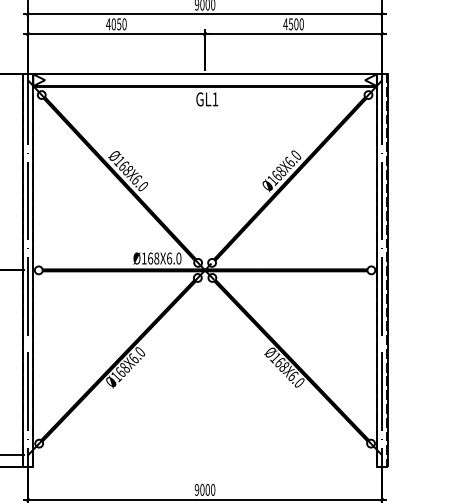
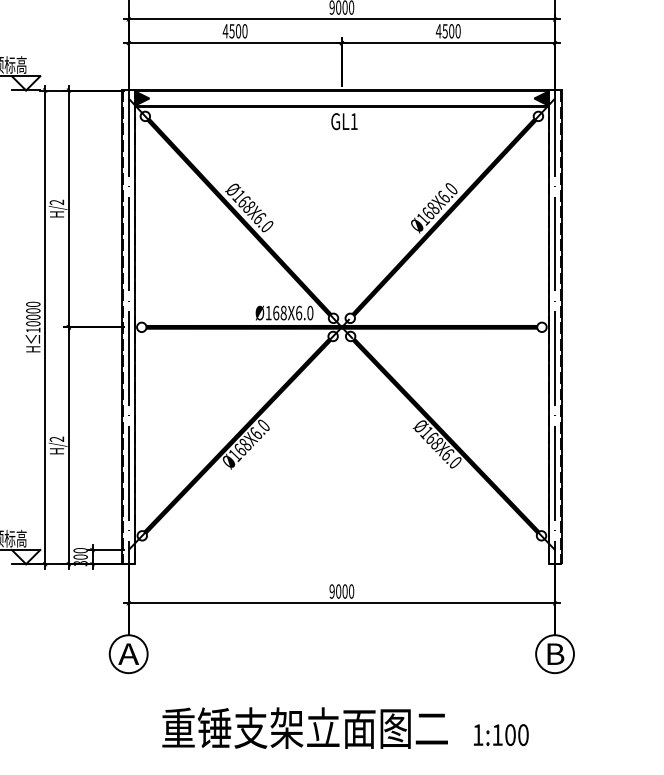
text: (116, 24) -> (235, 31), 4050 -> 4500
fill: (39, 80) -> (142, 98), added
fill: (371, 80) -> (541, 98), added

